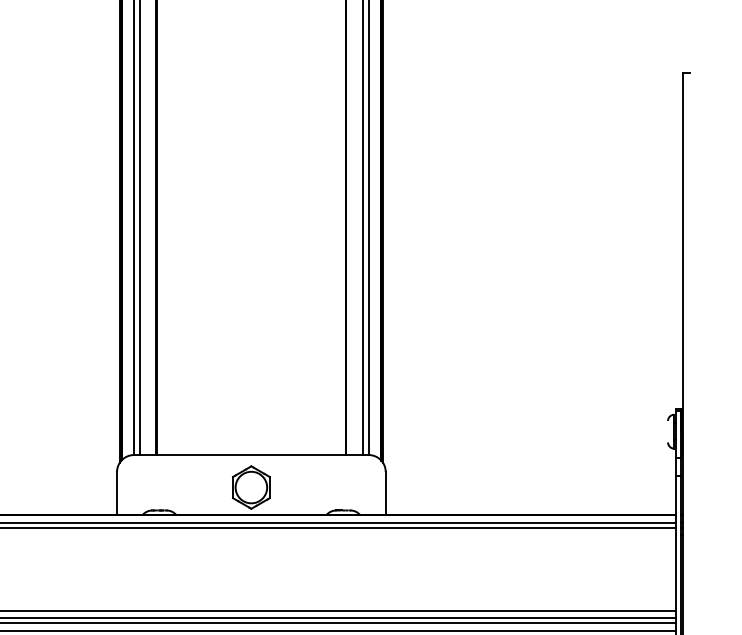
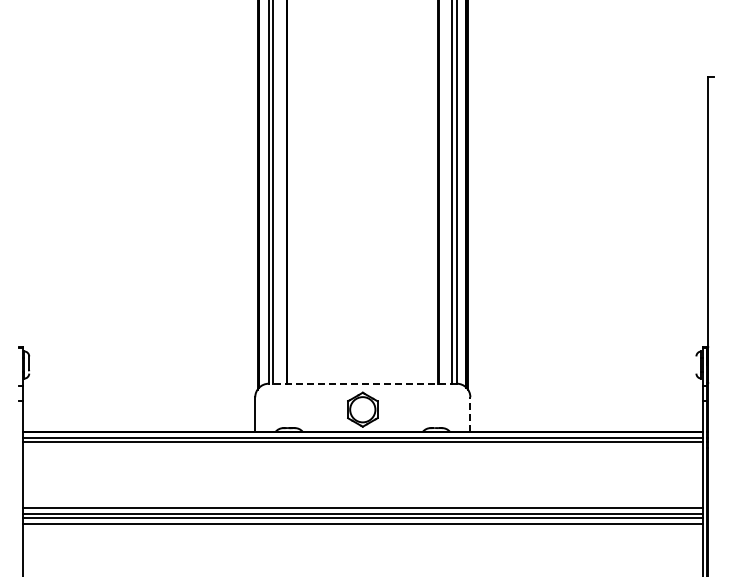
line: (251, 454) -> (362, 383), solid -> dashed
line: (385, 493) -> (470, 414), solid -> dashed

